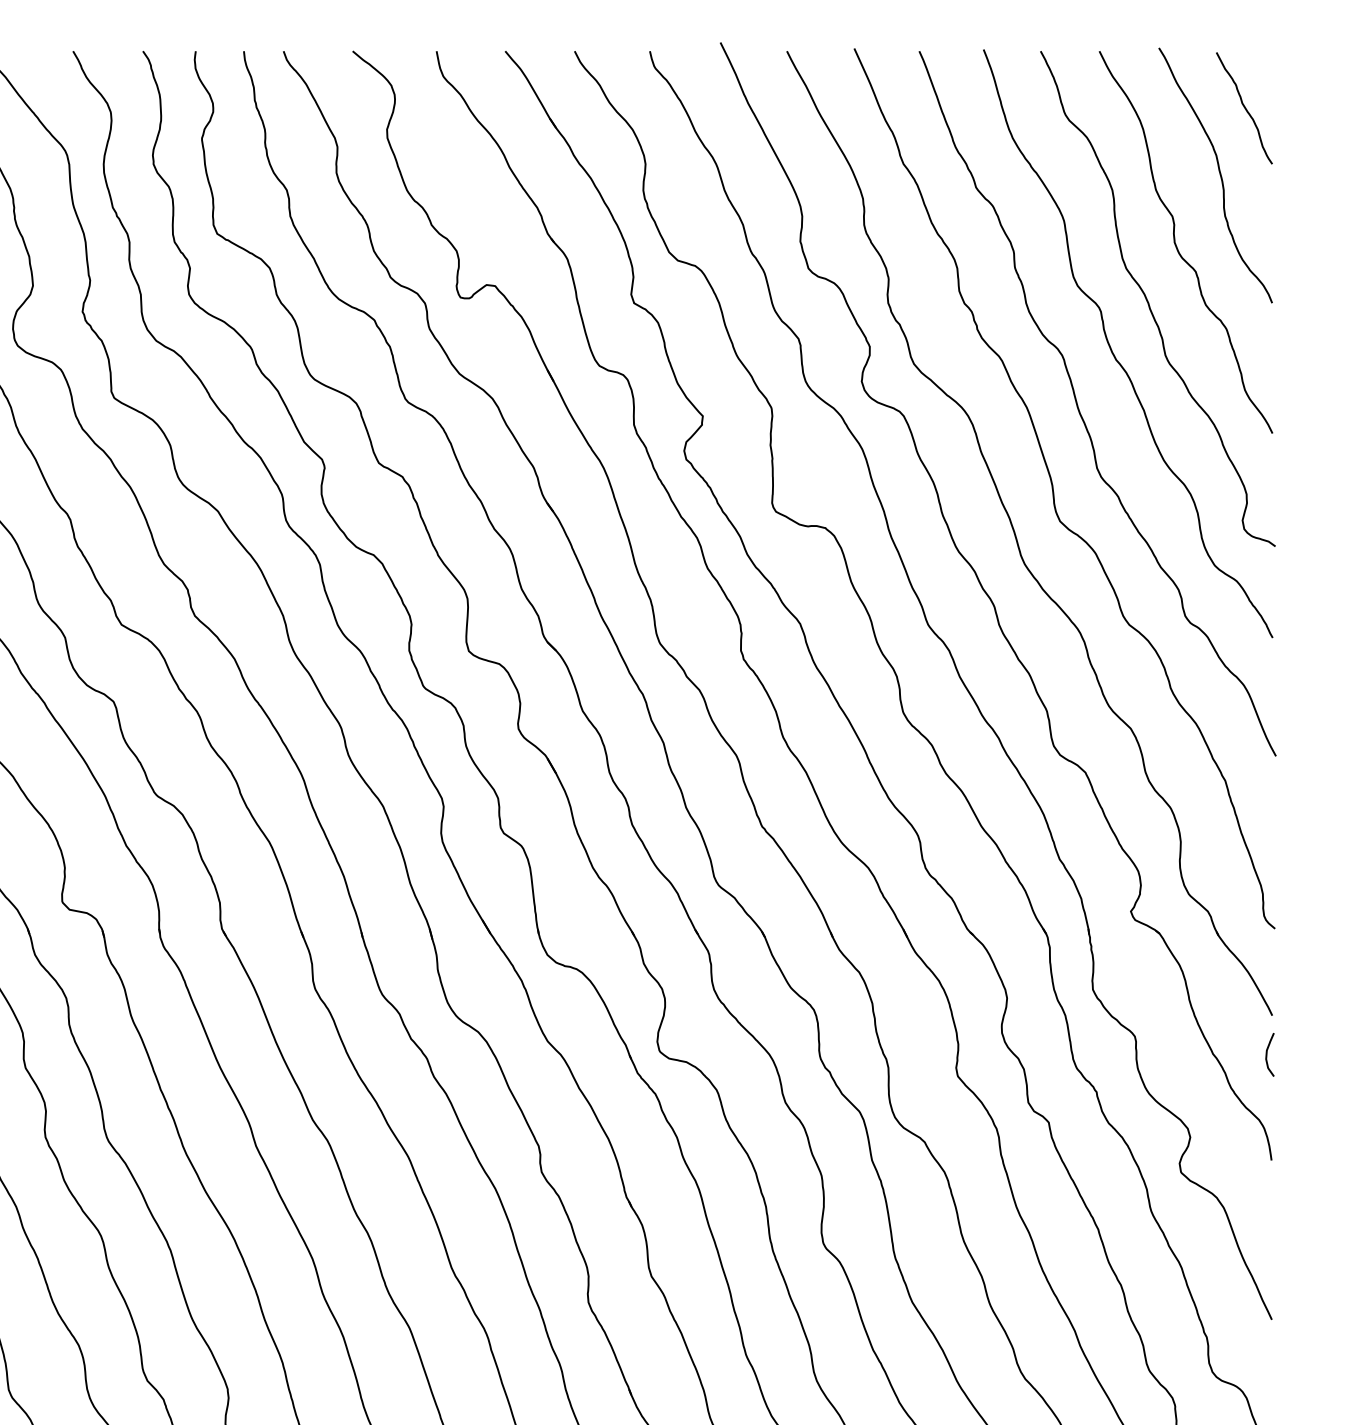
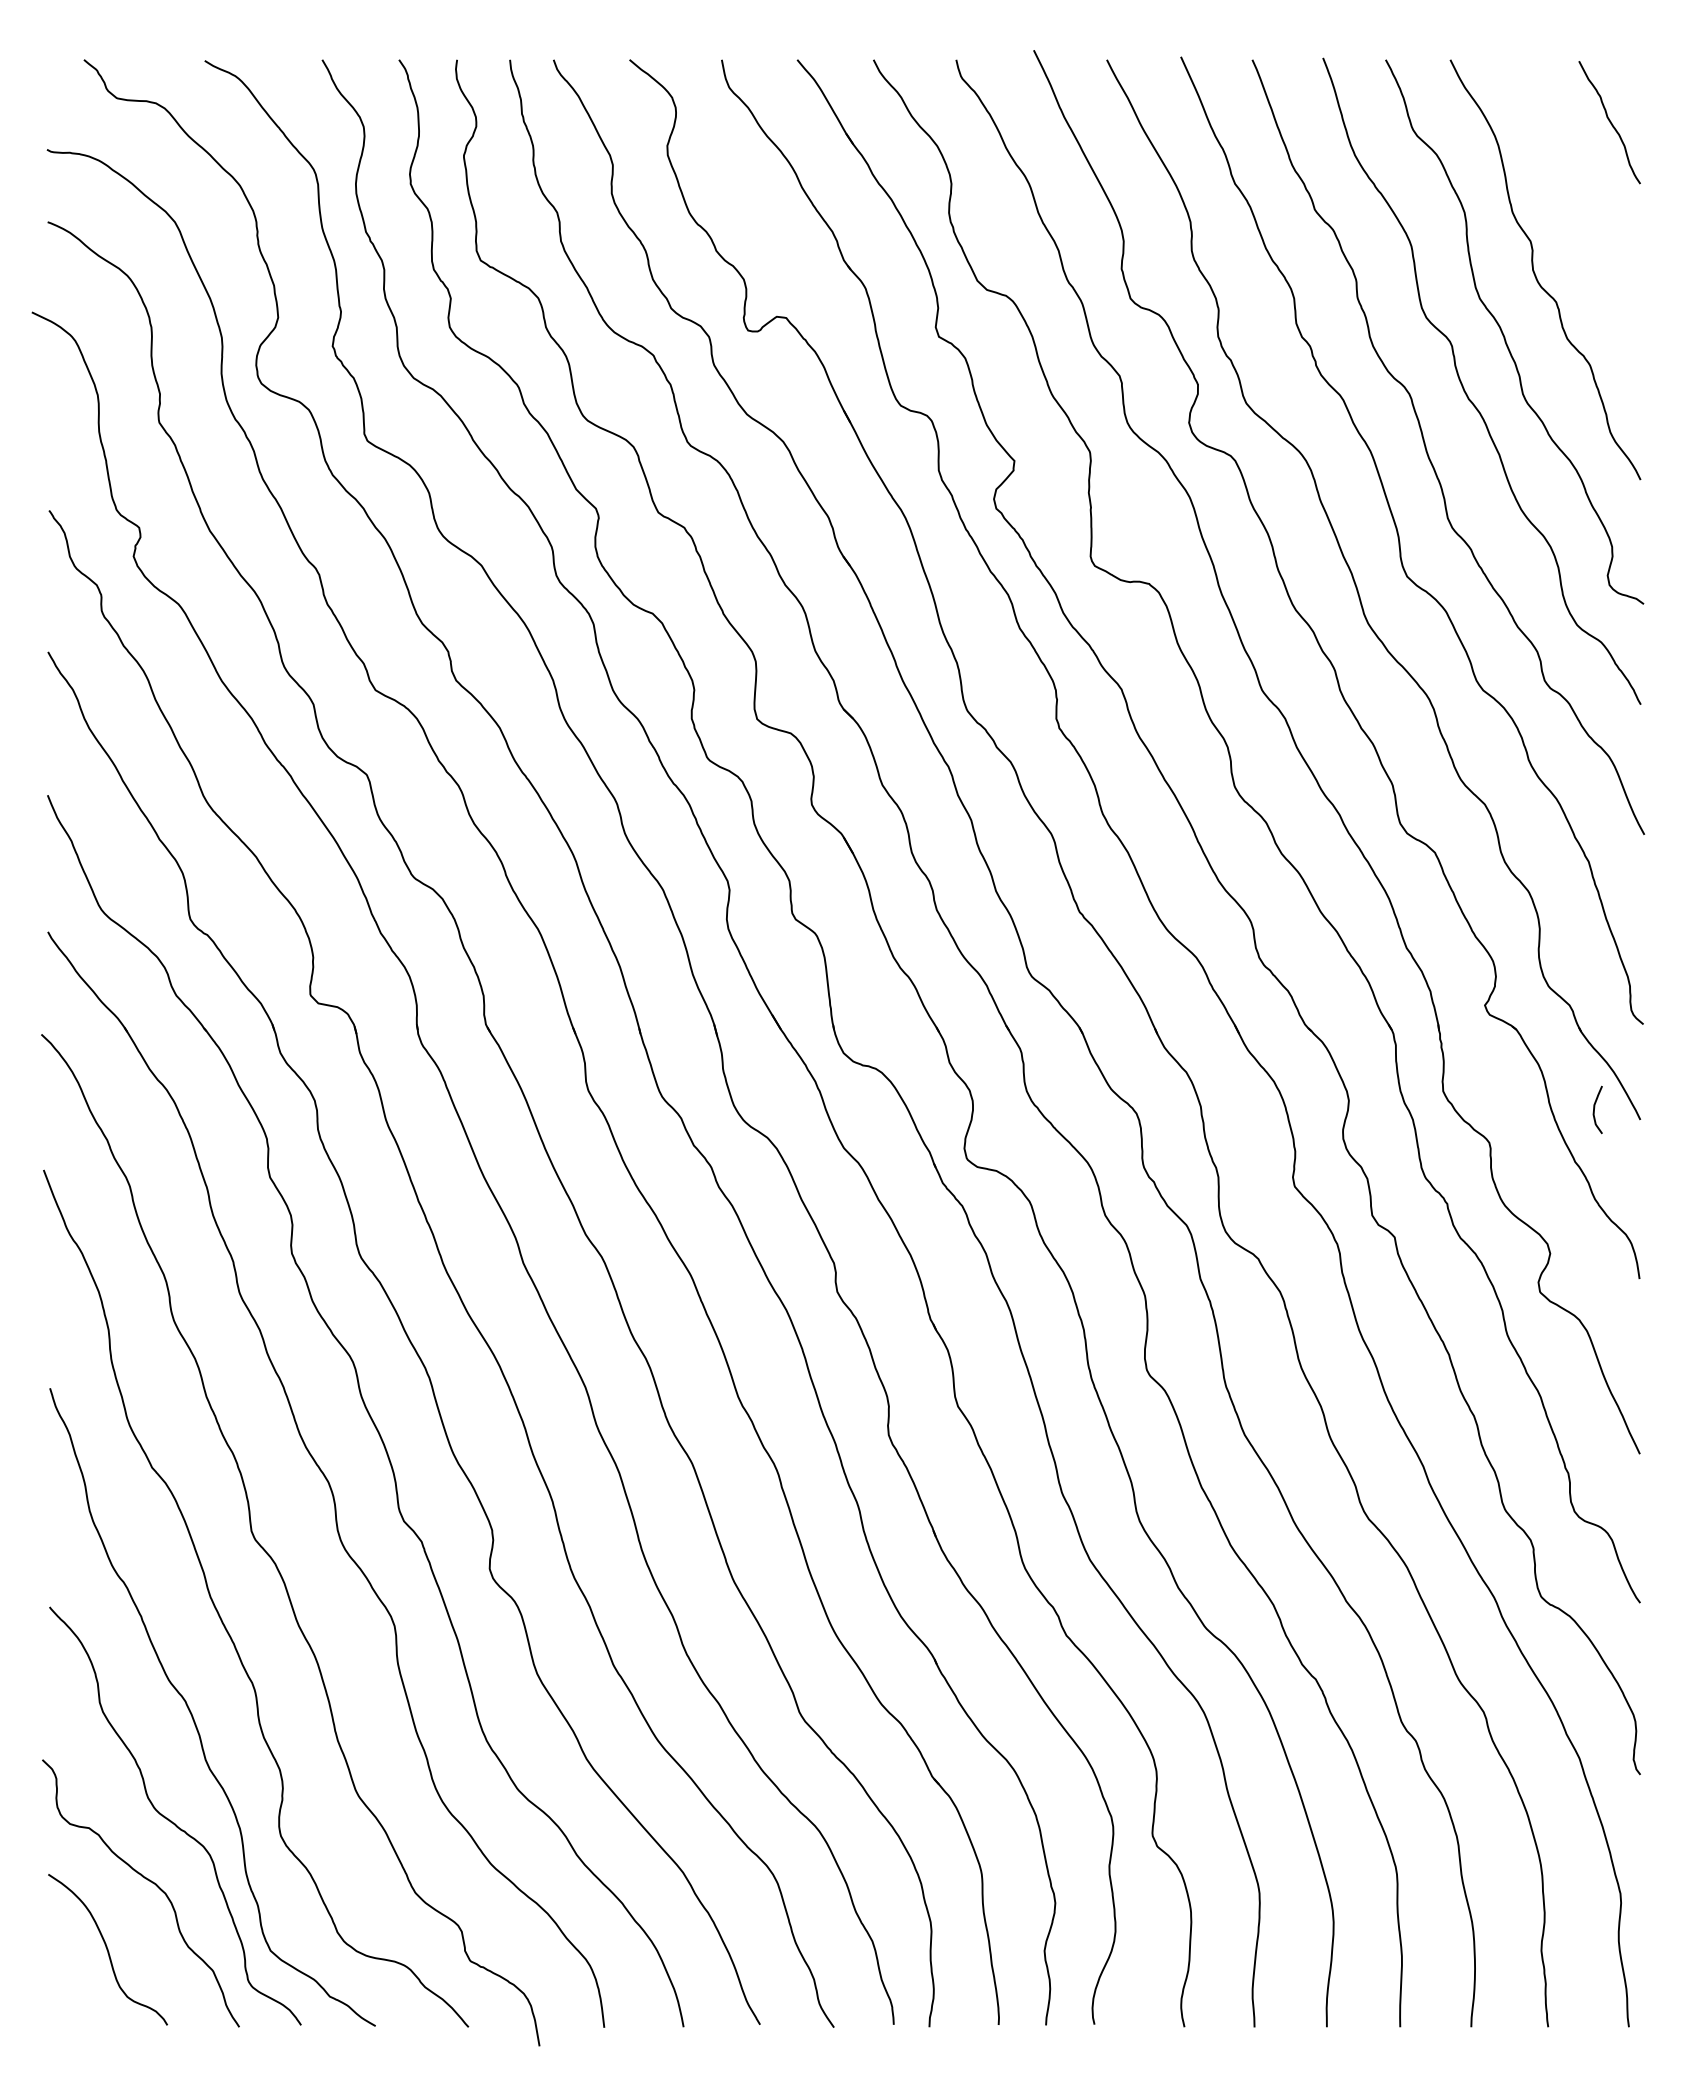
curve: (1219, 175) -> (1582, 196), removed
curve: (1267, 1052) -> (1595, 1107), moved

